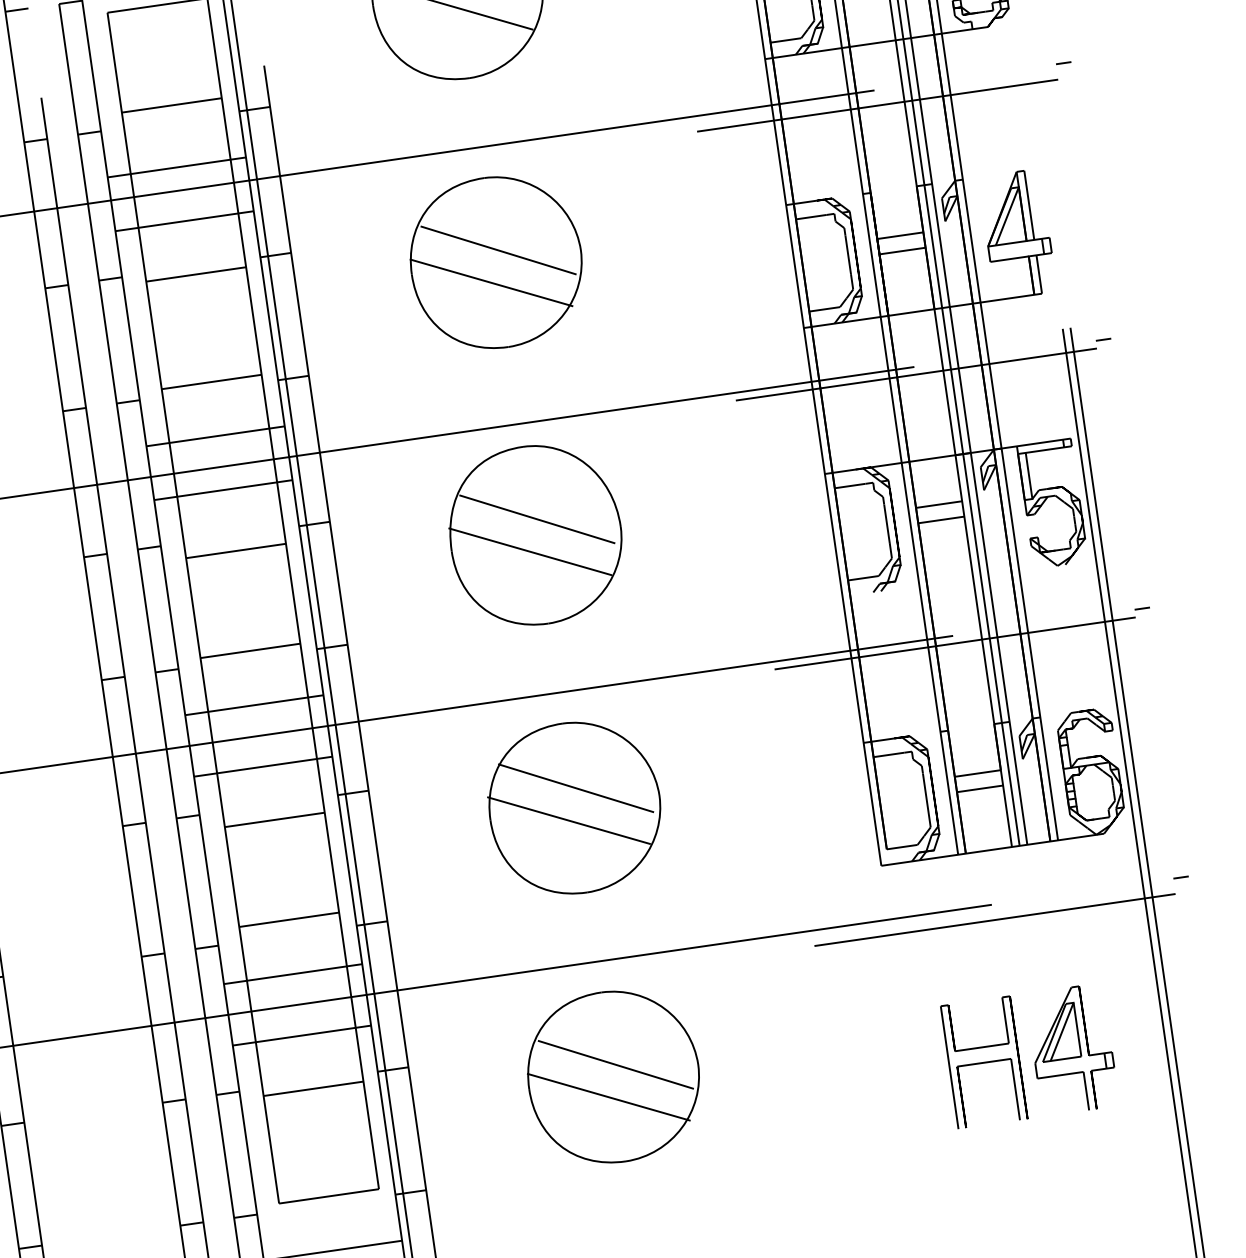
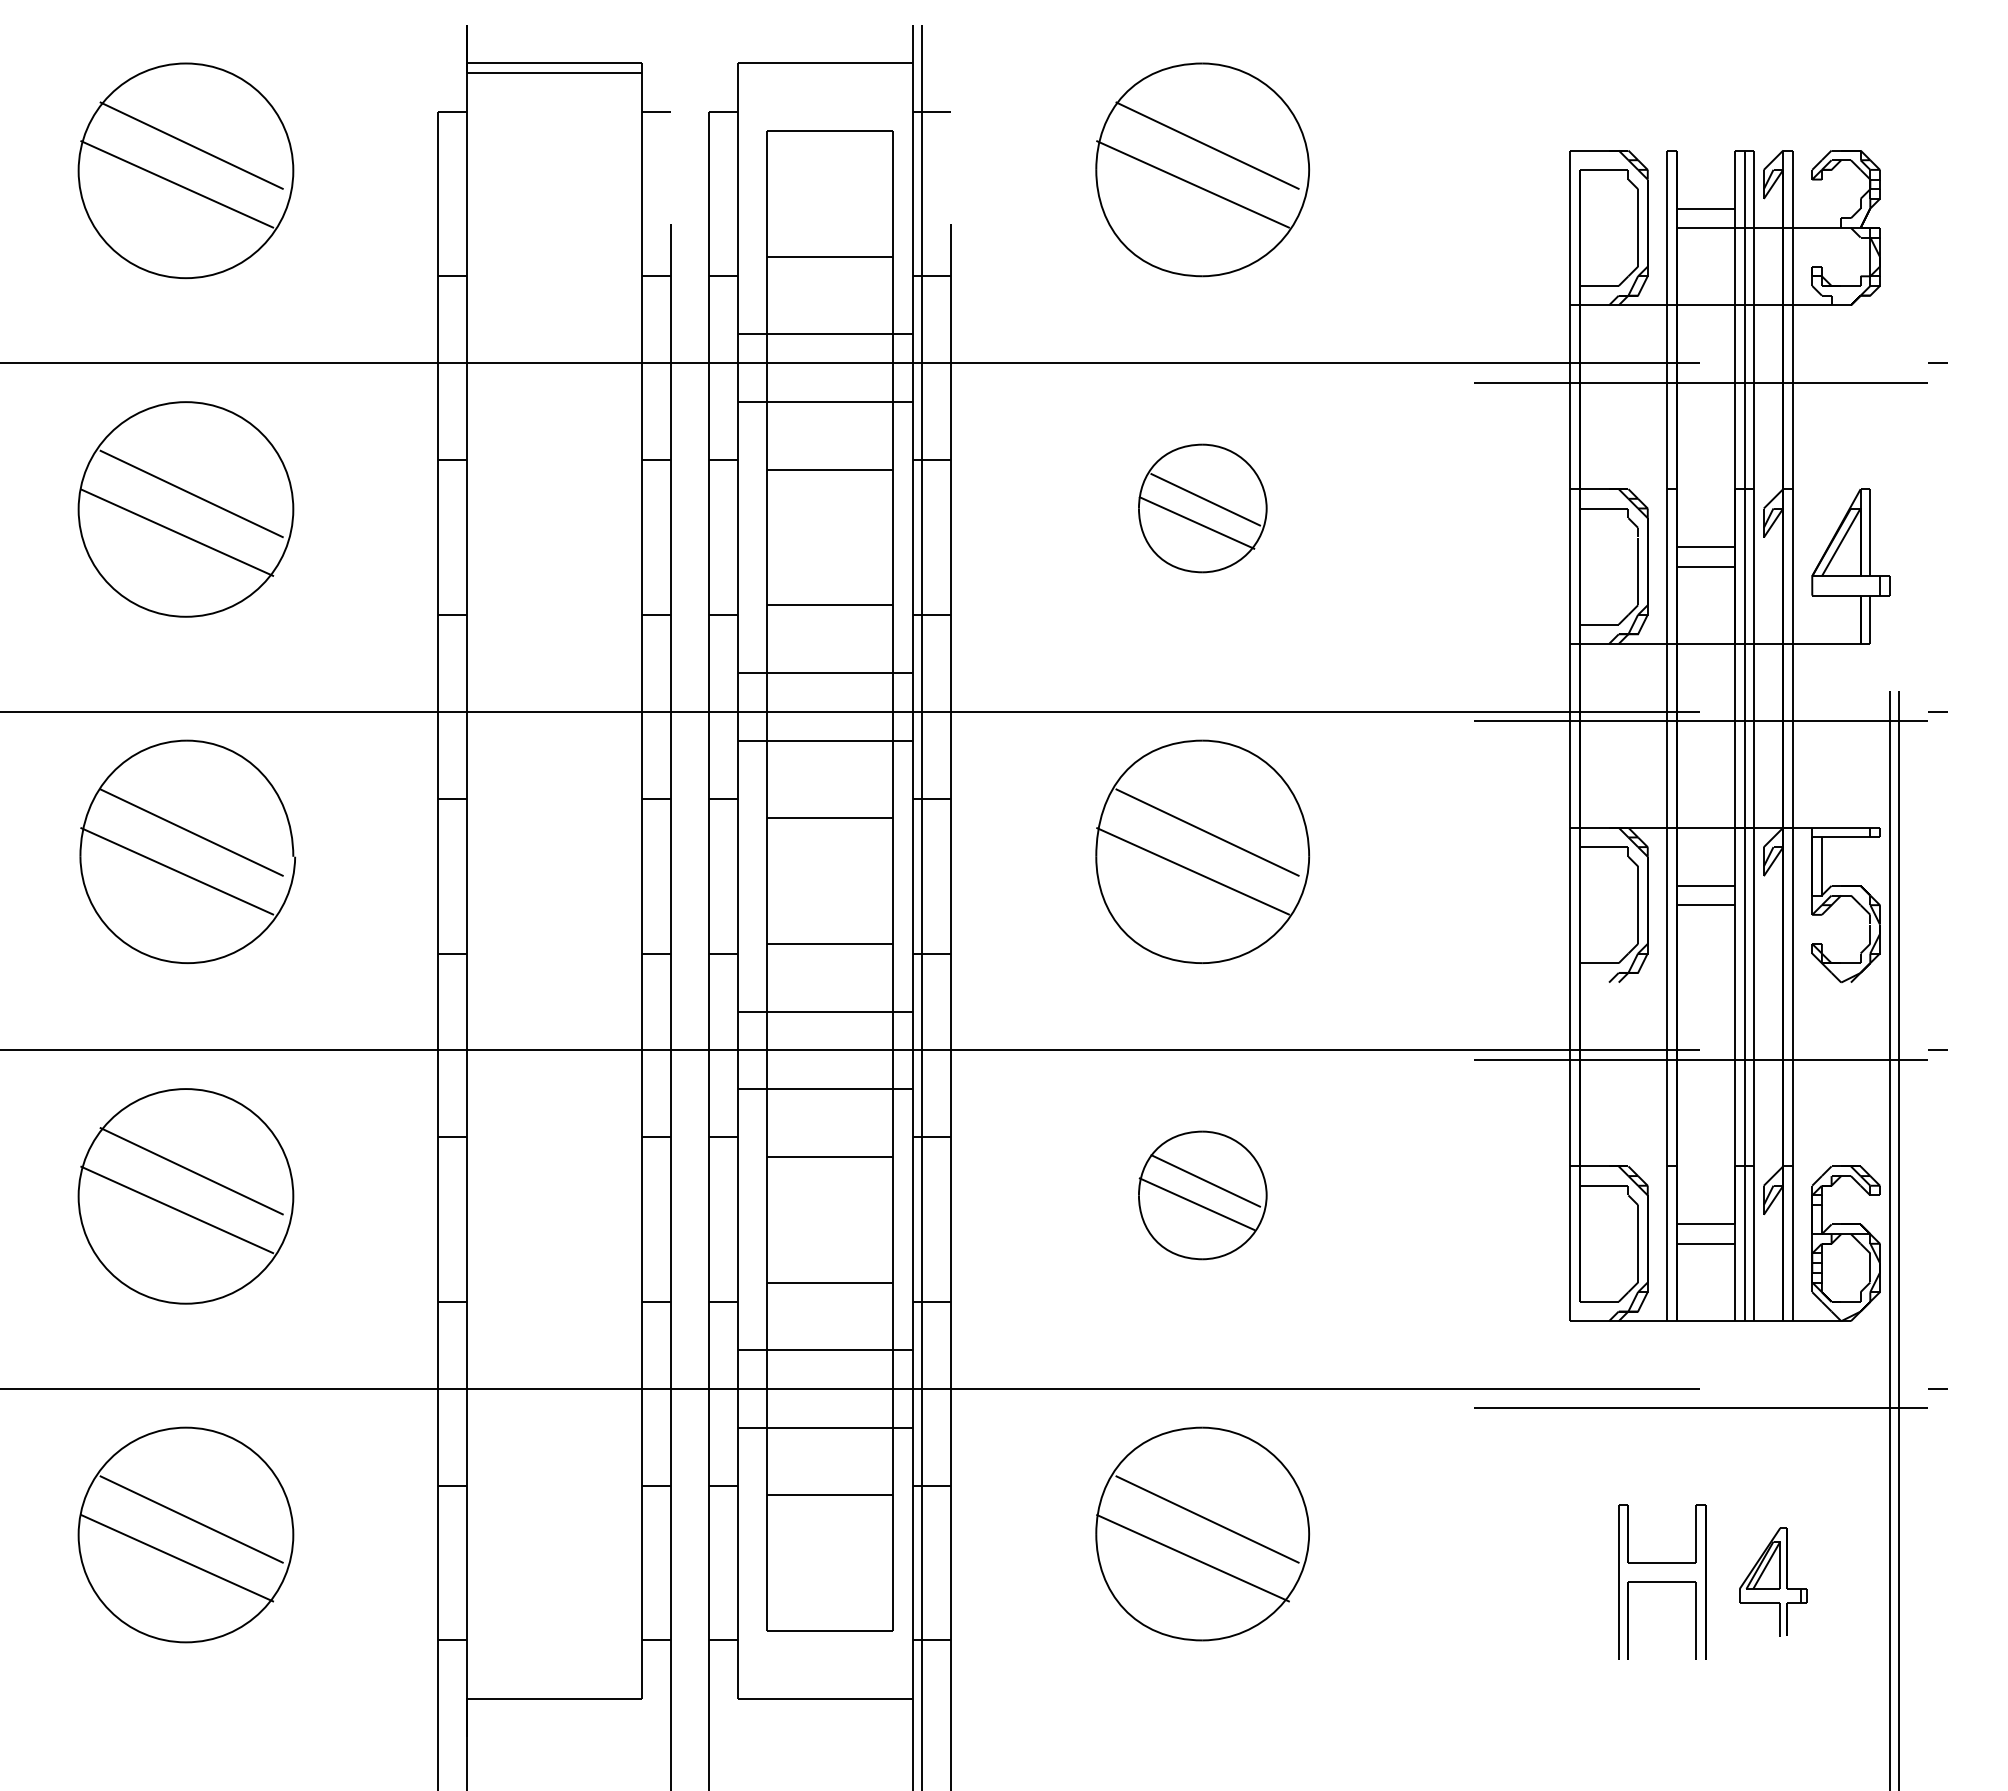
part: (496, 262) -> (1202, 508), size x0.6
part: (574, 808) -> (1202, 1195), size x0.6
part: (1072, 1049) -> (1773, 1581), size x0.7

